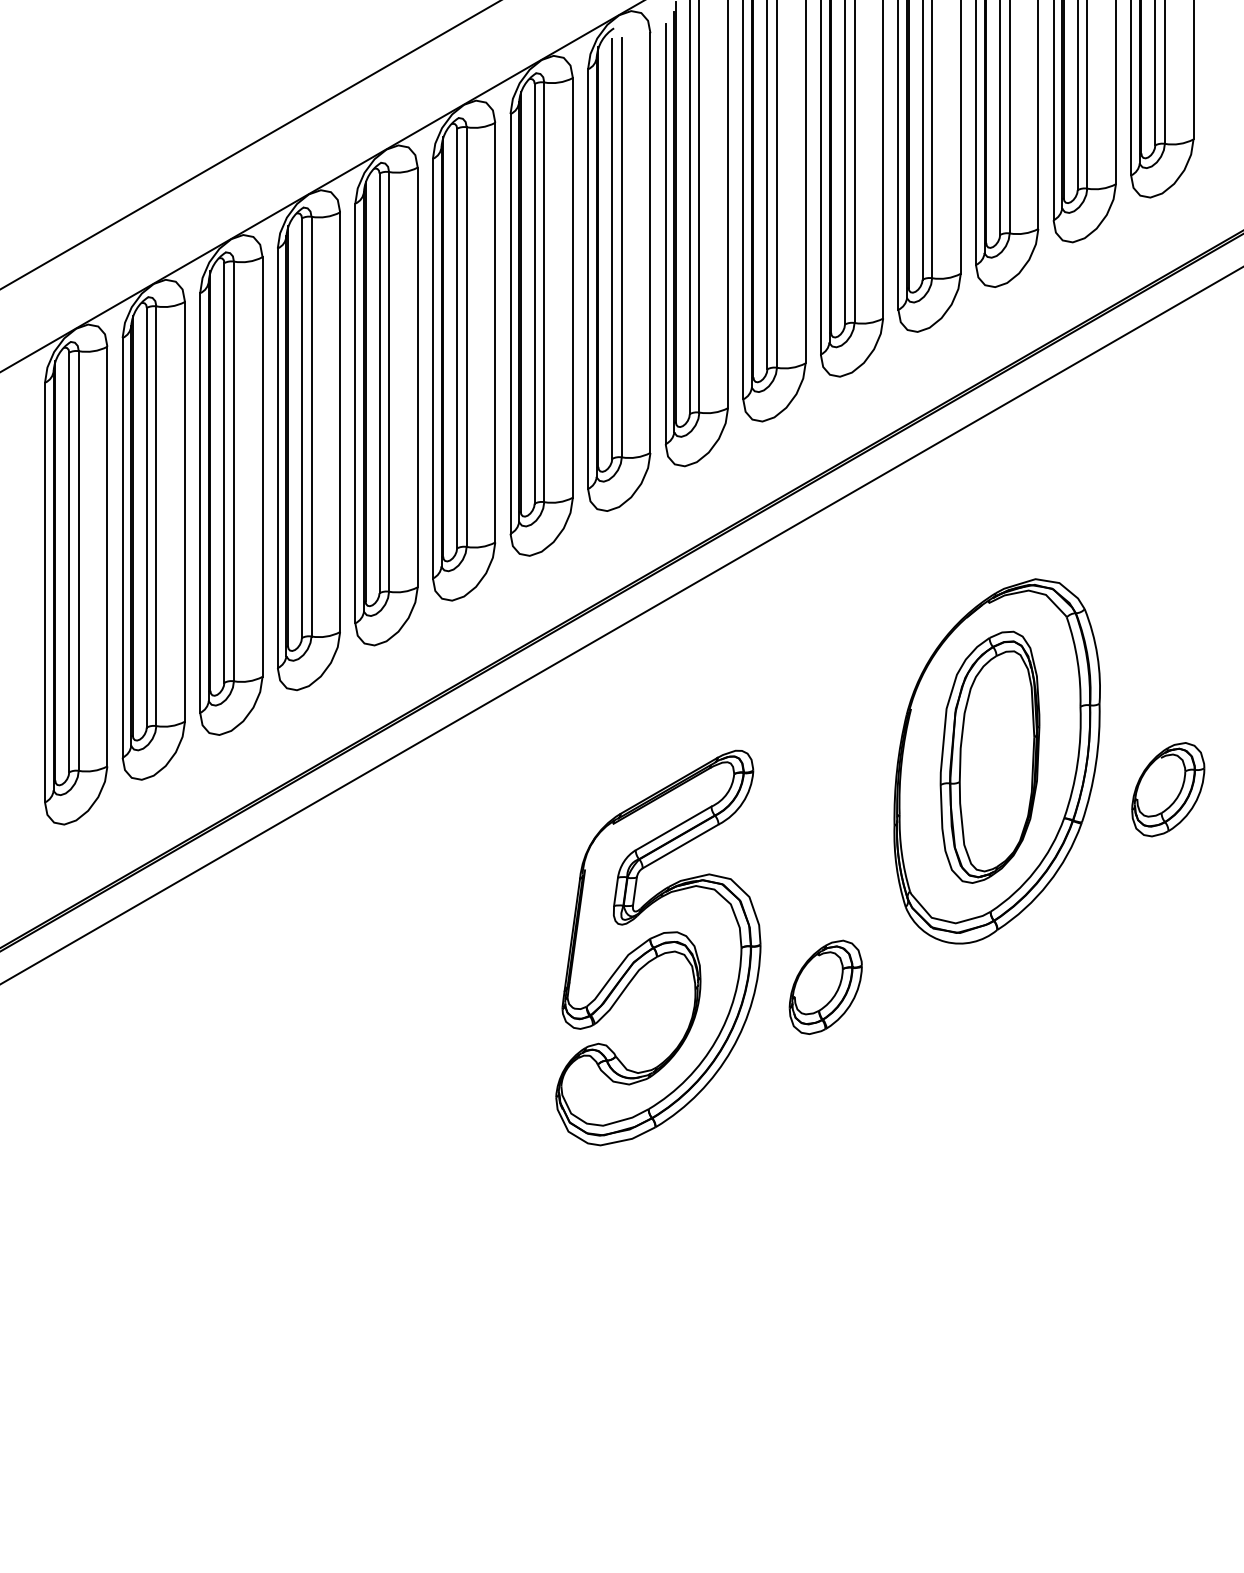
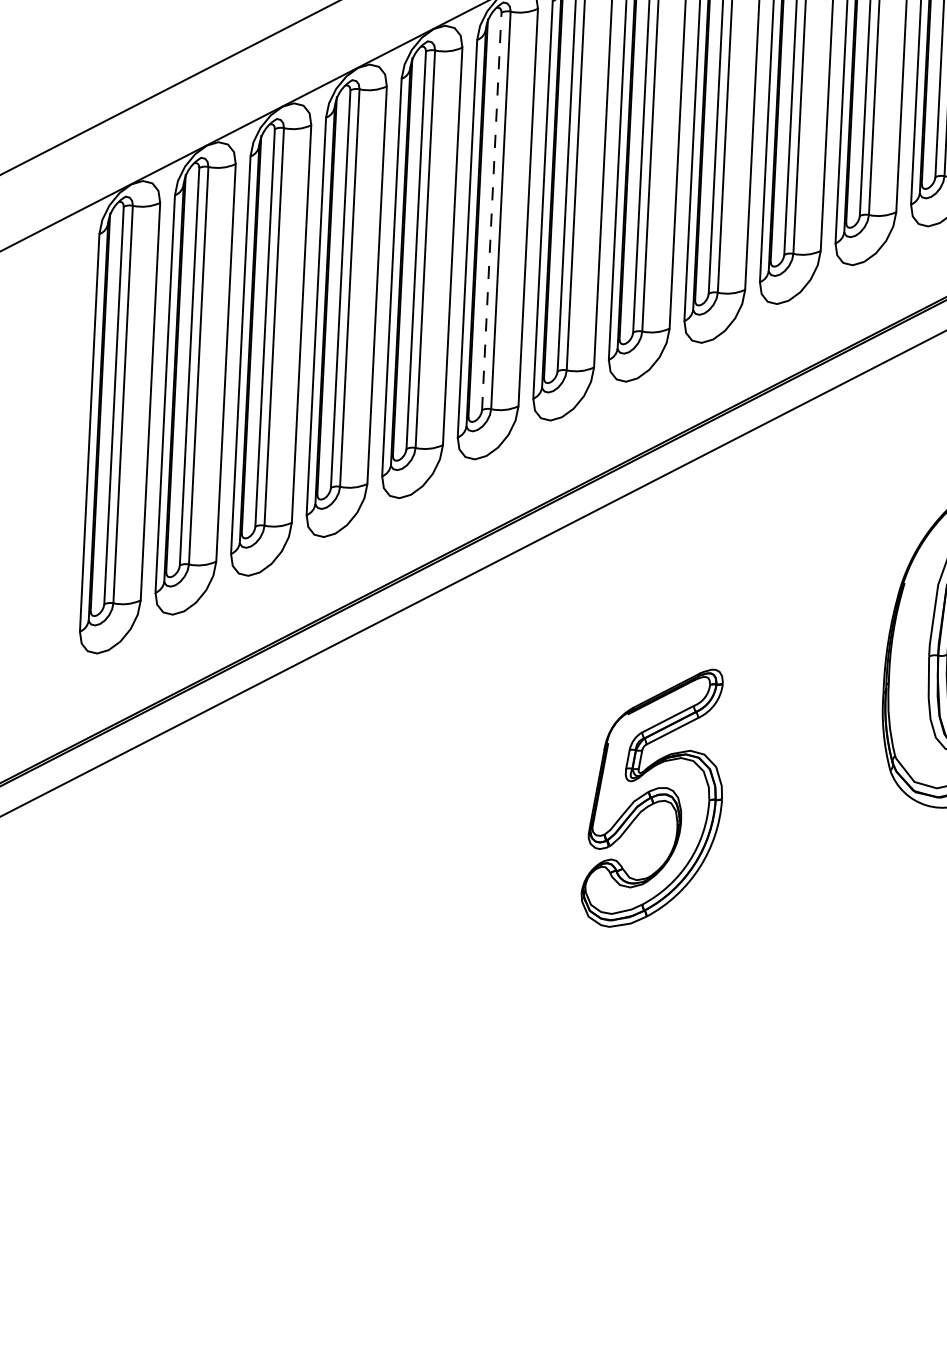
line: (457, 338) -> (492, 211), solid -> dashed
part: (658, 947) -> (654, 797), size x0.7
part: (825, 986) -> (810, 842), removed

